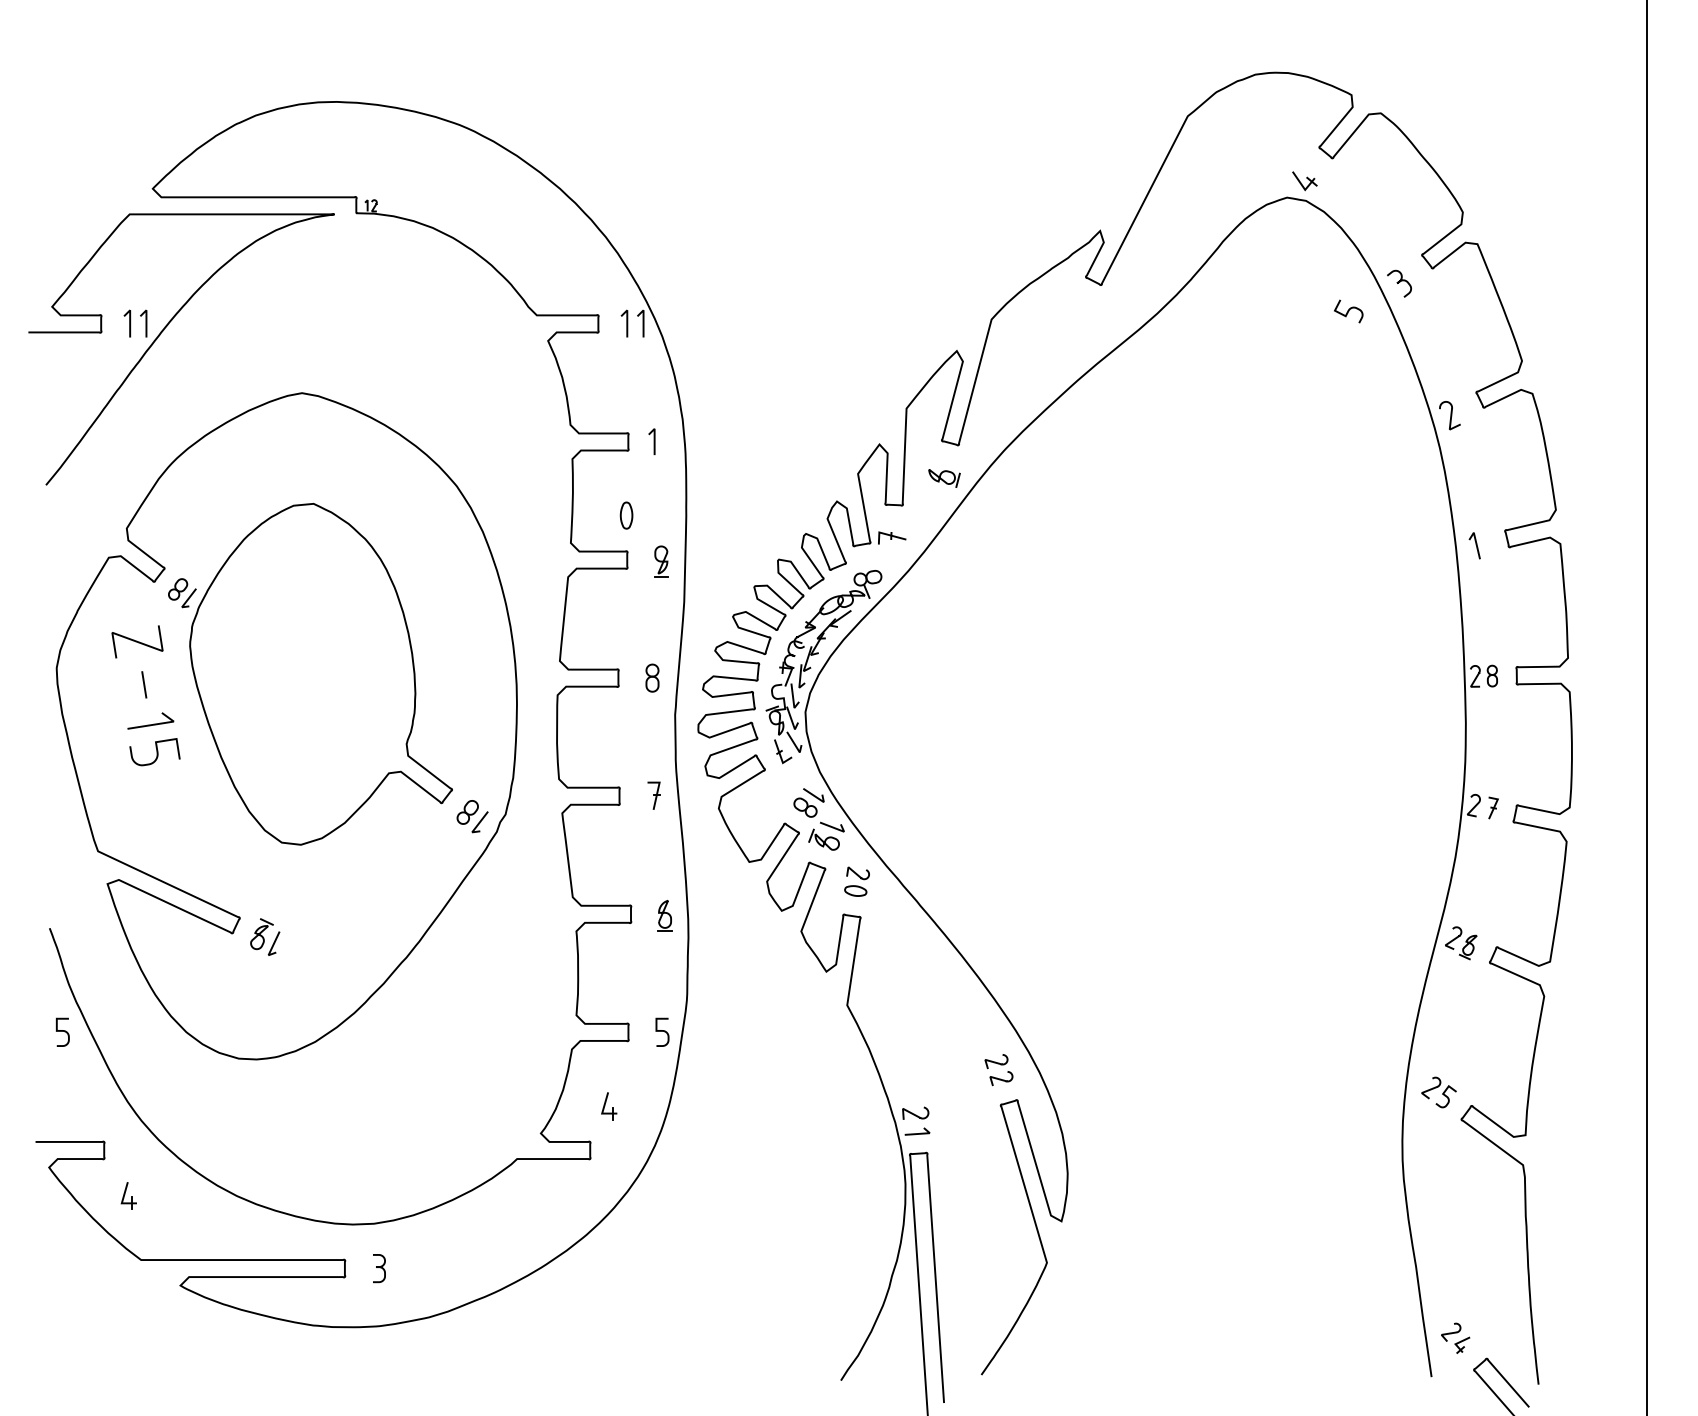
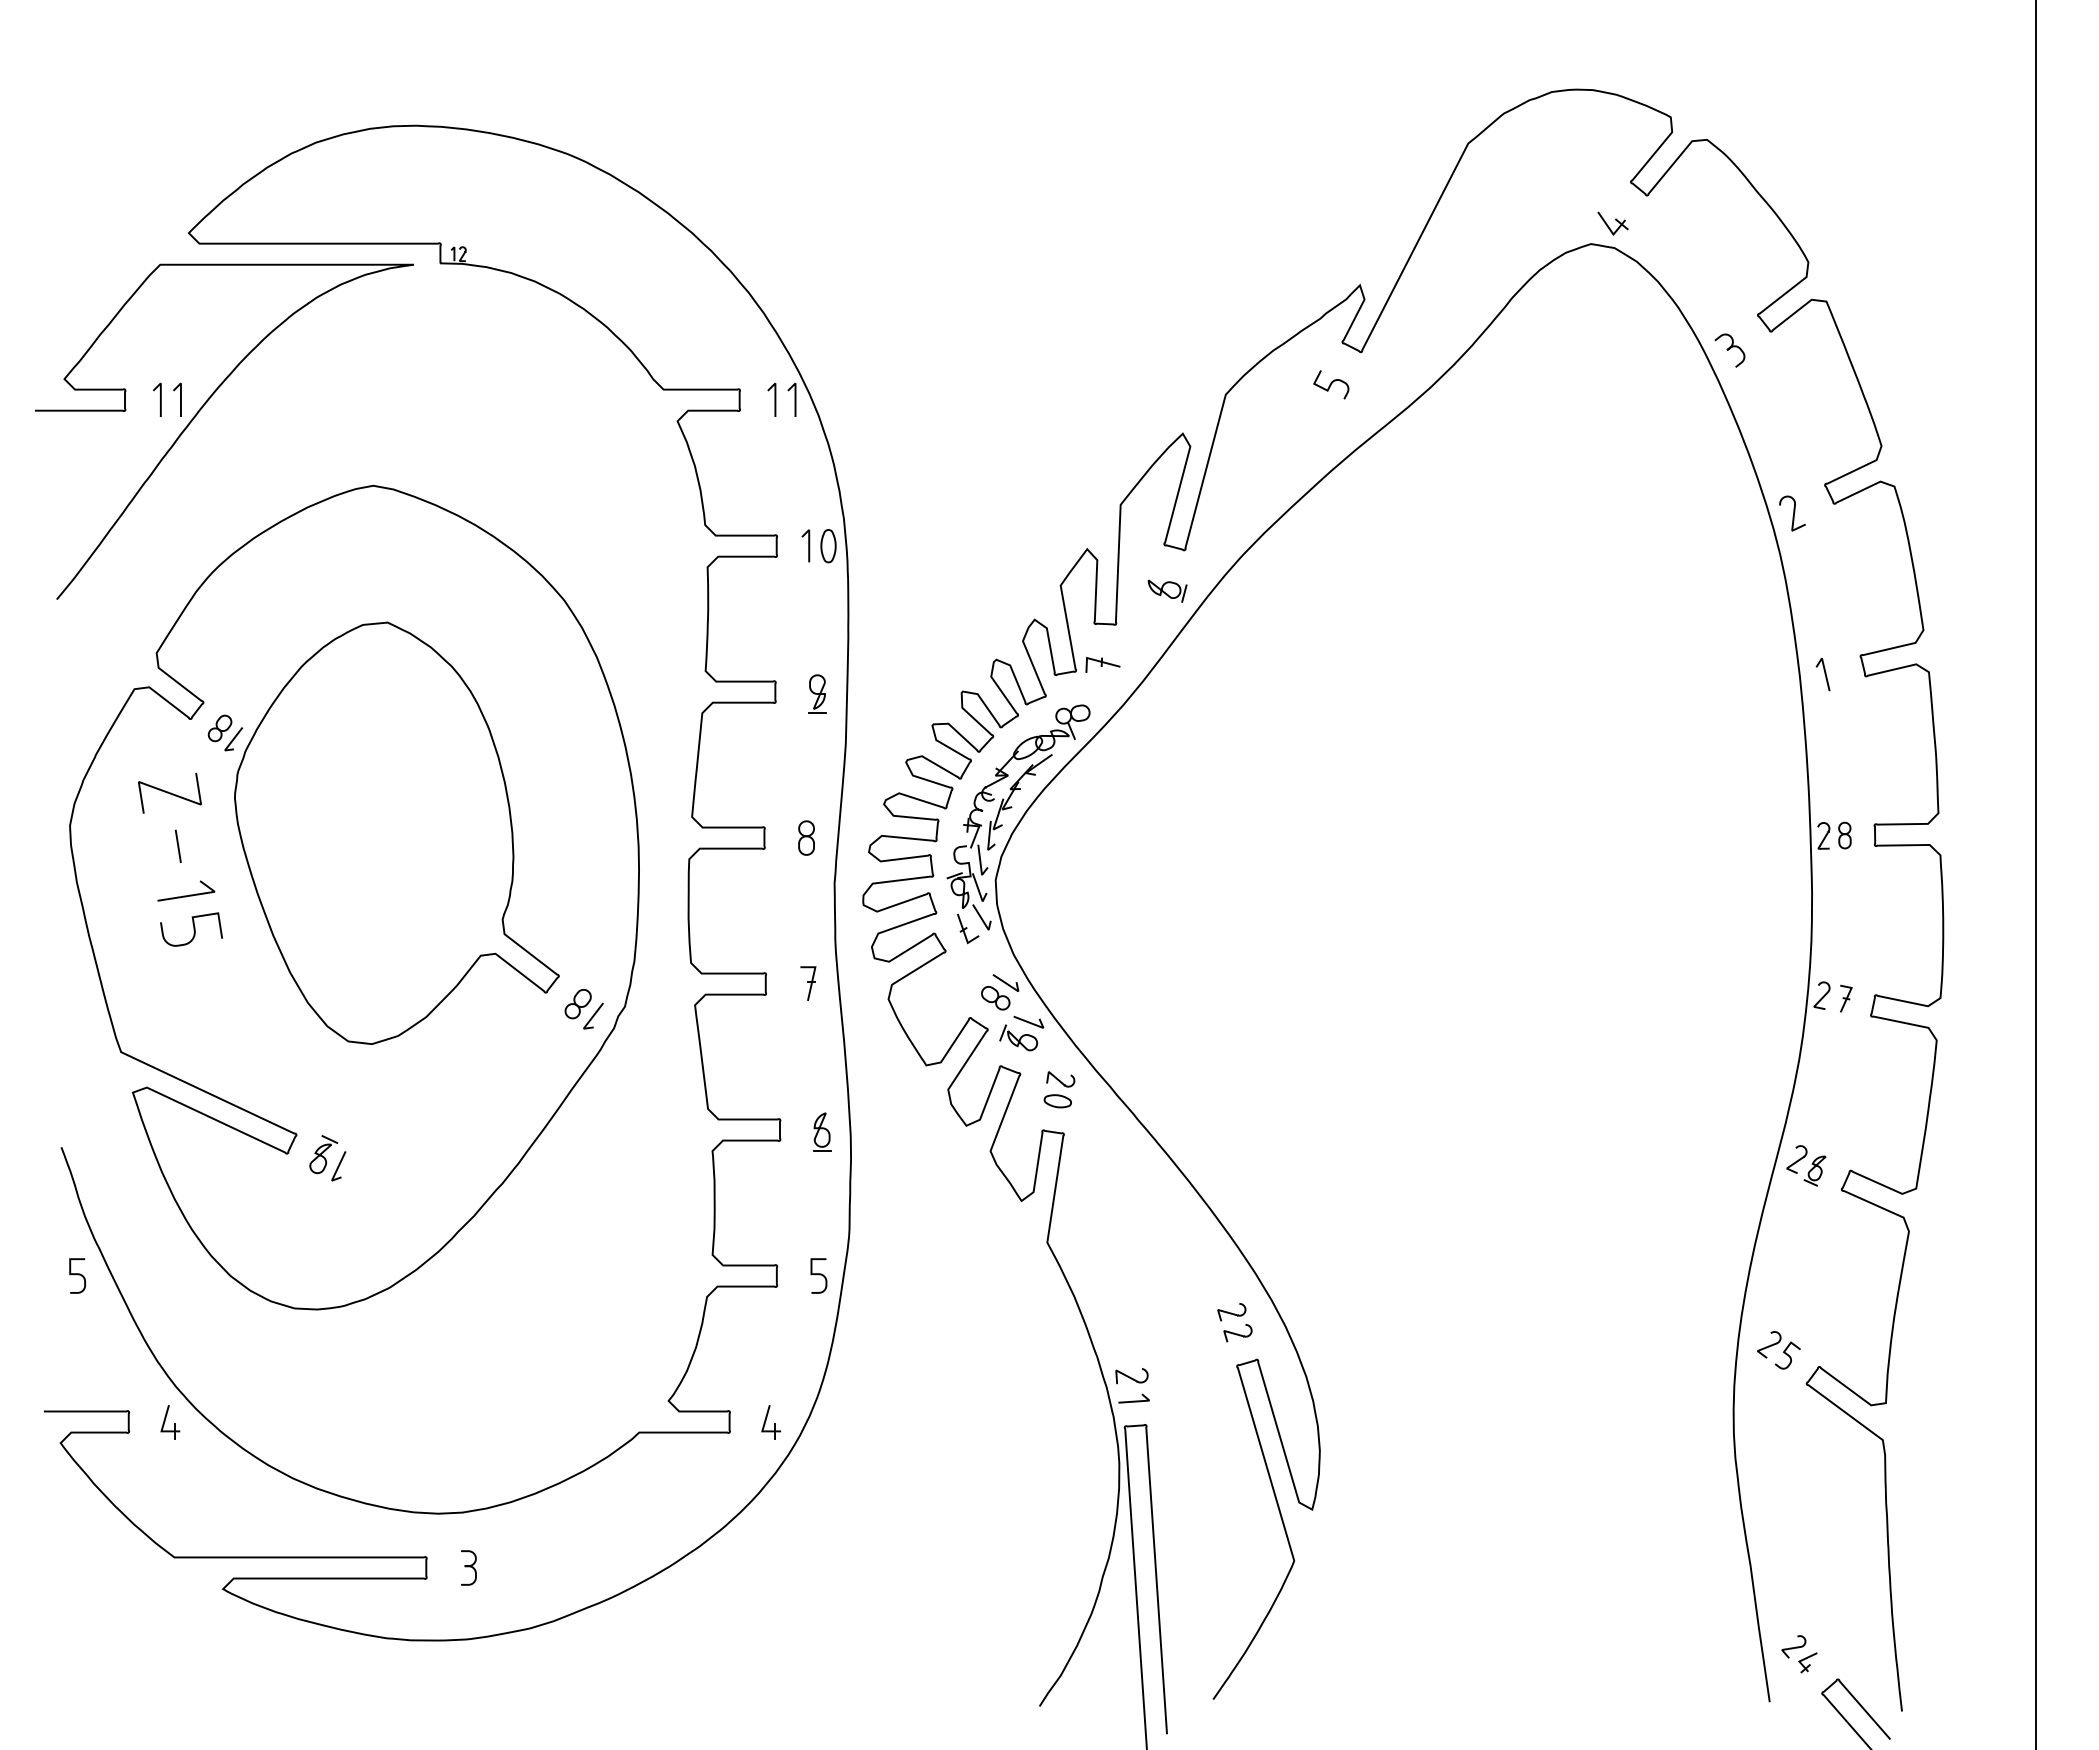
curve: (1348, 311) -> (1331, 384), moved
part: (626, 515) -> (828, 546), moved
part: (608, 1106) -> (770, 1422), moved
part: (129, 1196) -> (170, 1422), moved

